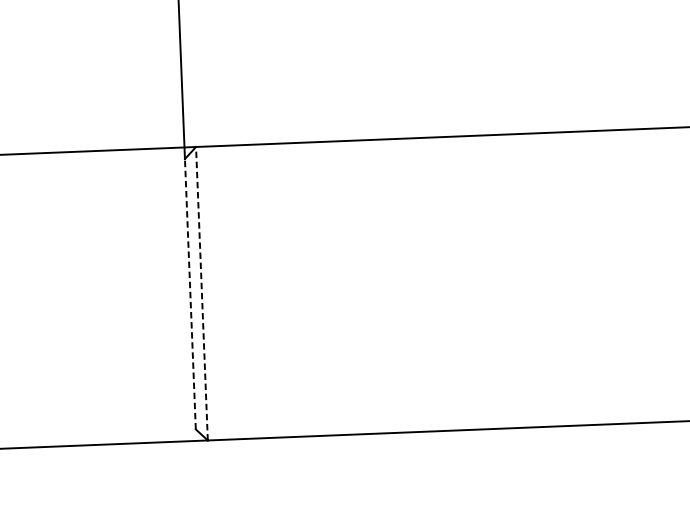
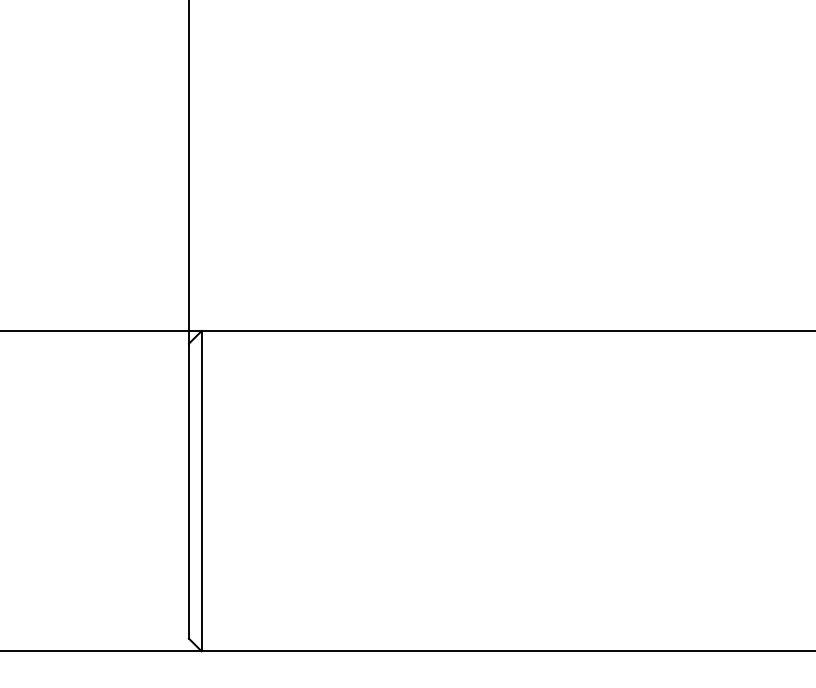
line: (189, 293) -> (188, 490), dashed -> solid
line: (201, 293) -> (201, 490), dashed -> solid

